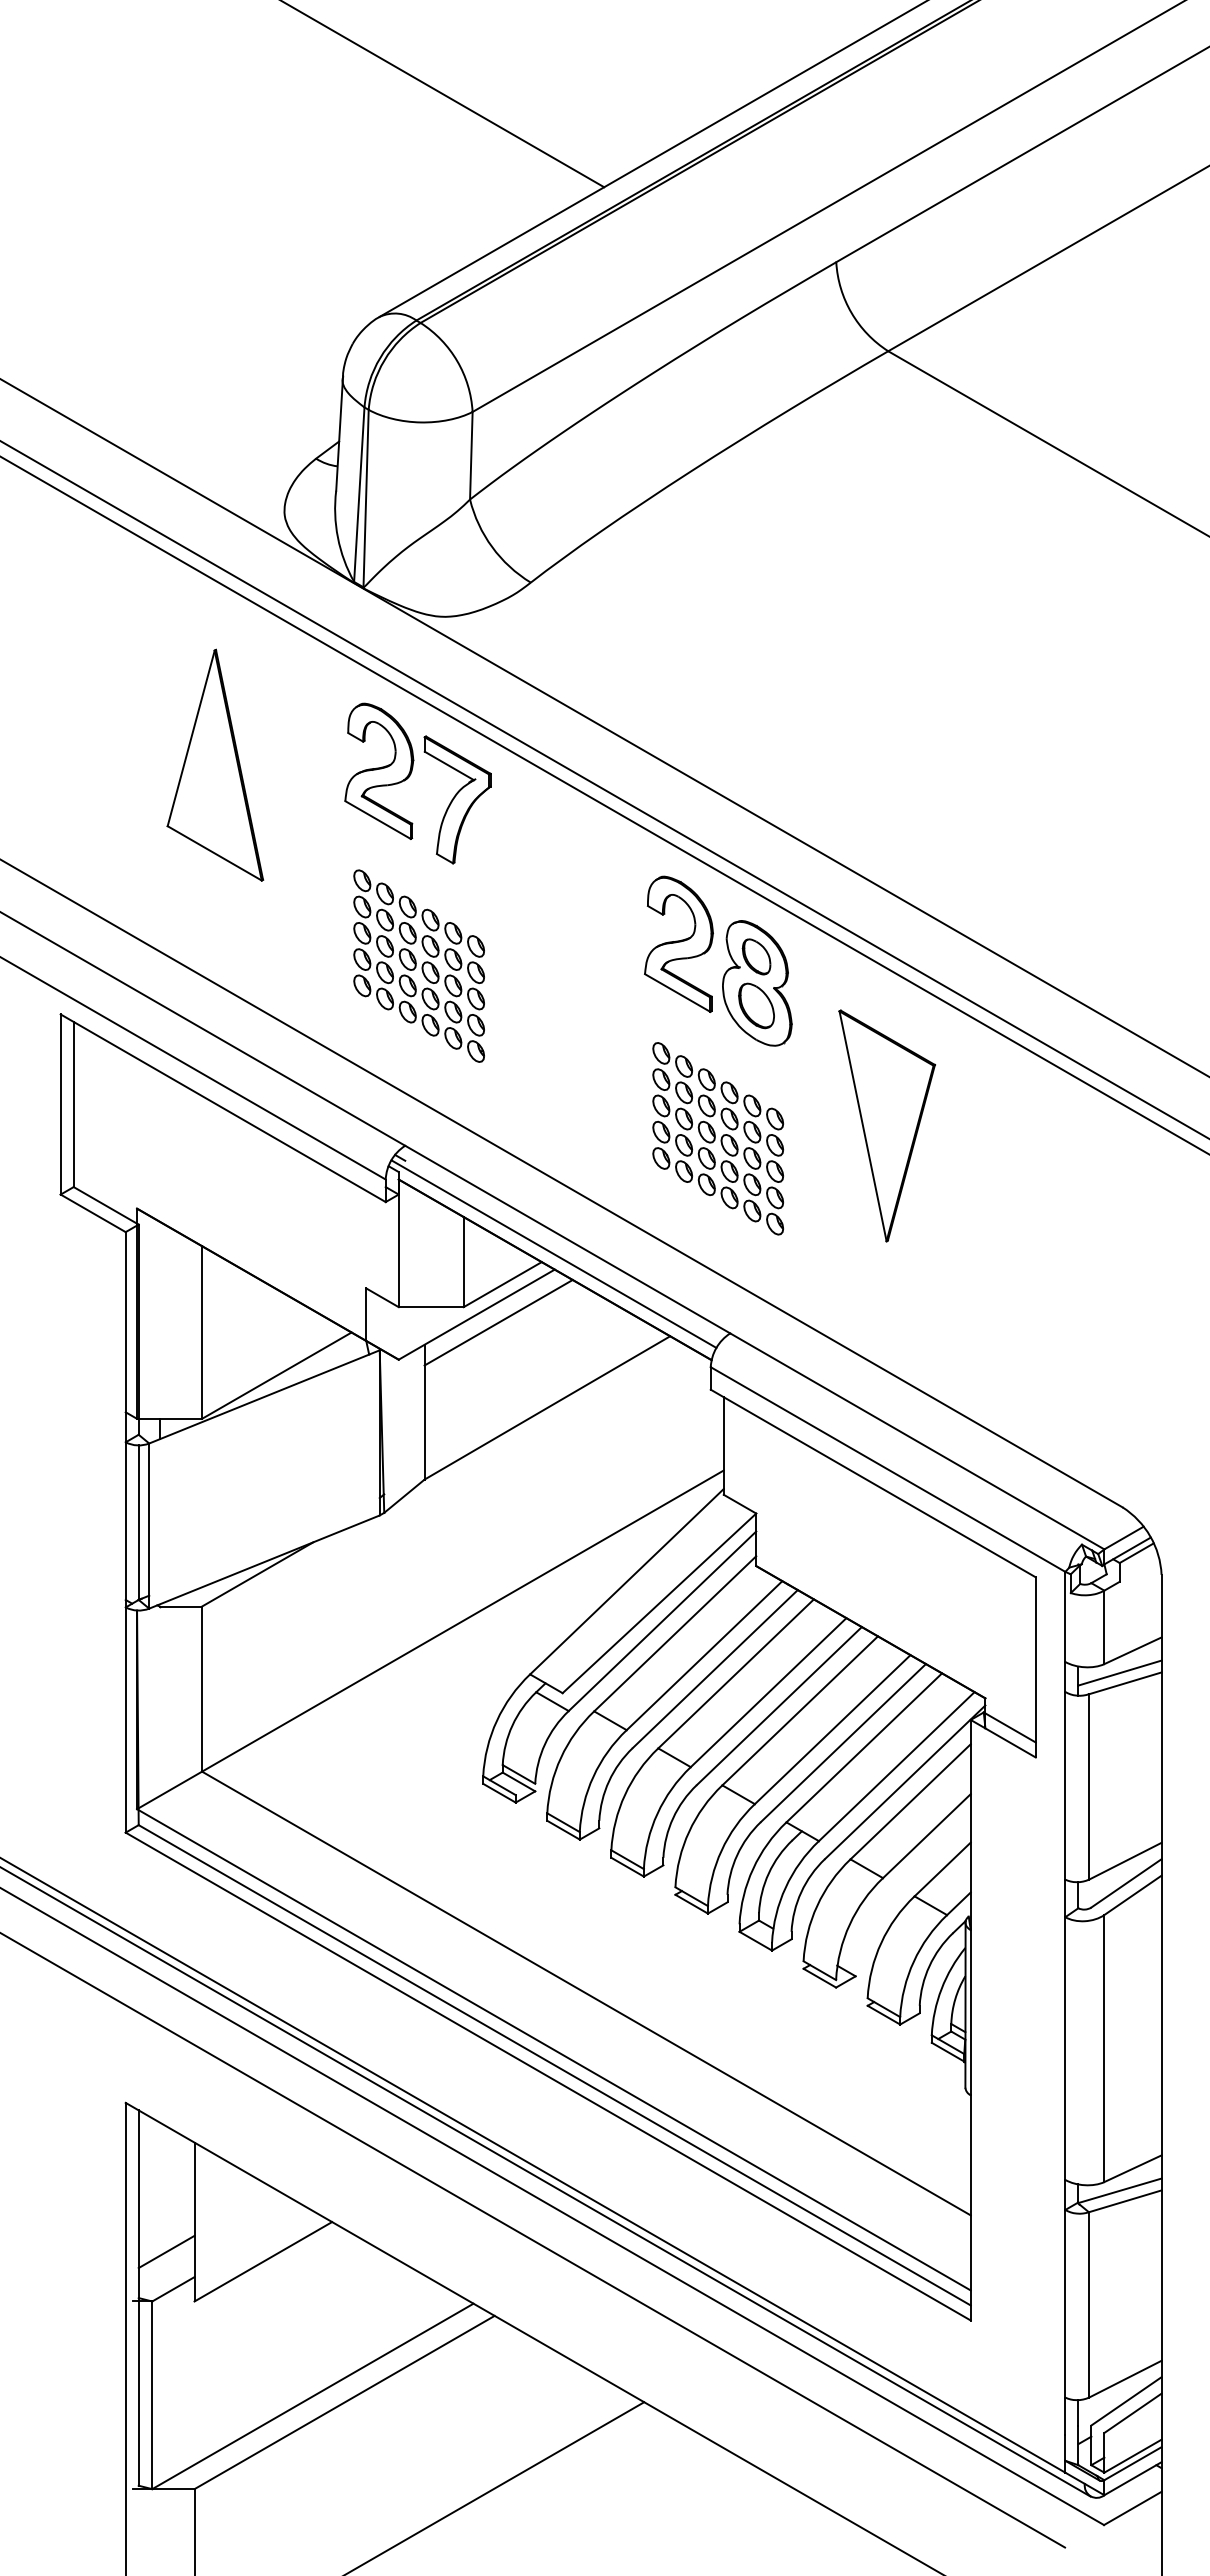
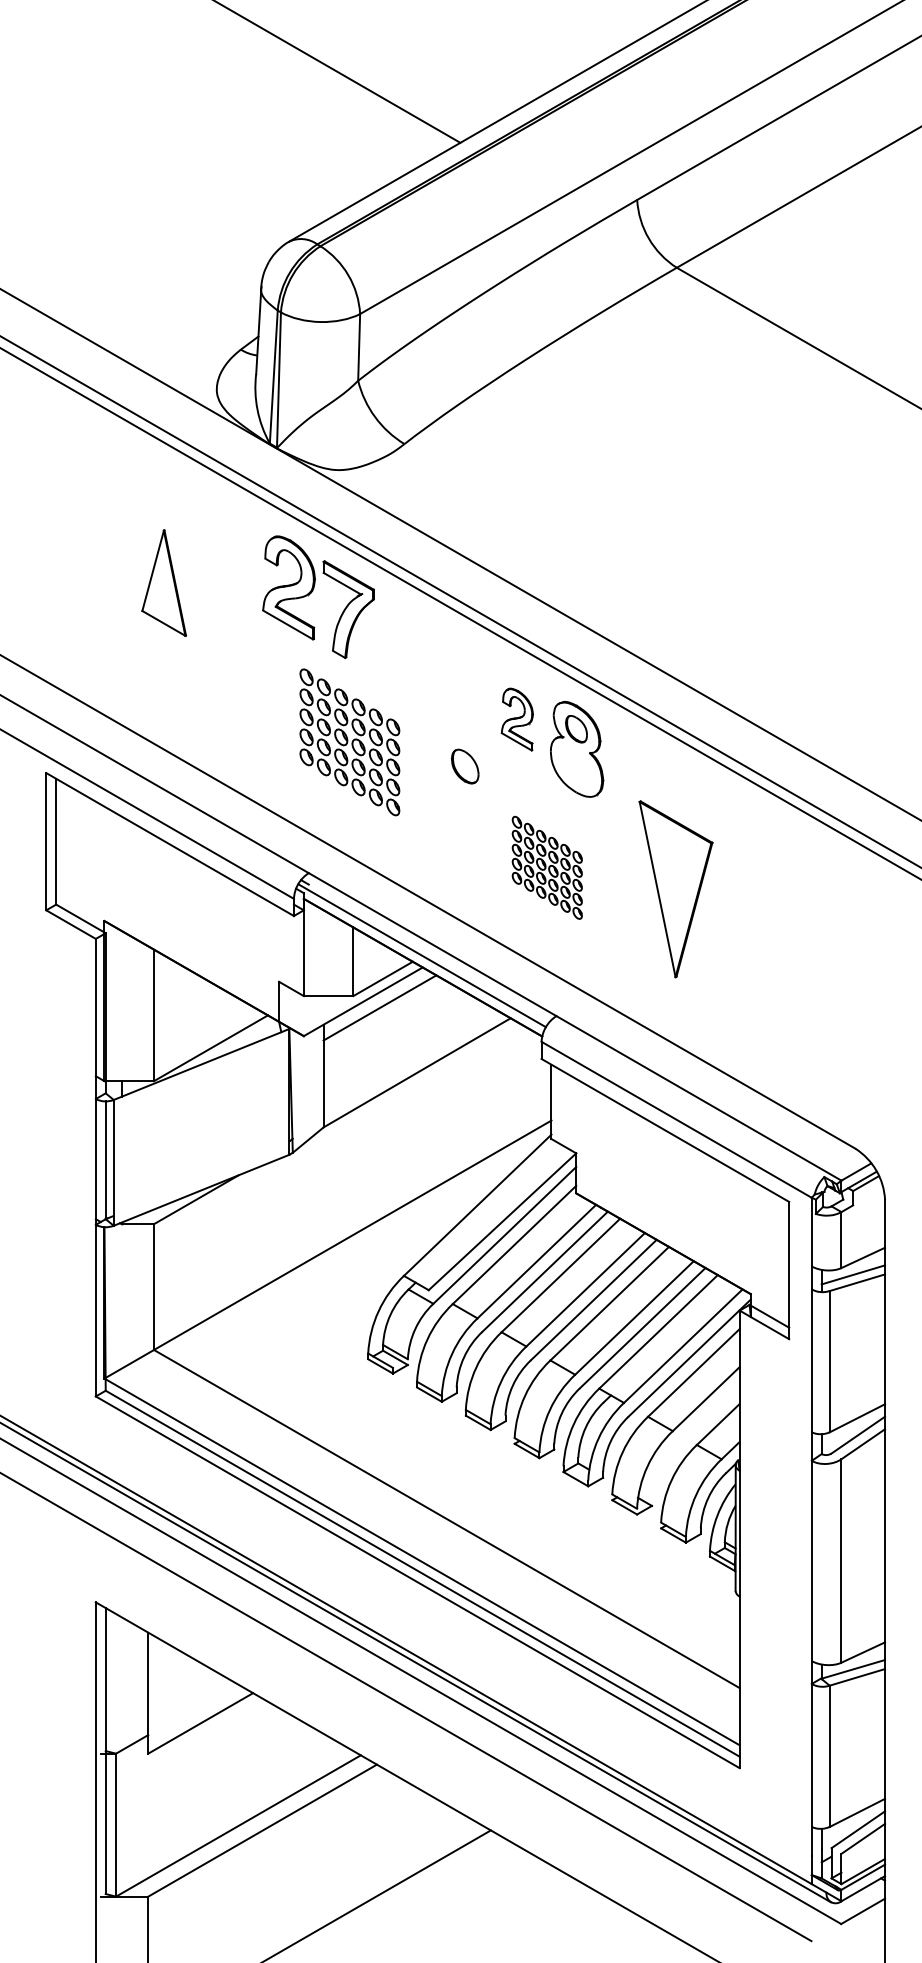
part: (215, 764) -> (164, 582), size x0.6
part: (678, 943) -> (516, 719), size x0.6
part: (418, 965) -> (349, 741), moved
part: (756, 1005) -> (465, 766), moved
part: (886, 1125) -> (675, 888), moved
part: (718, 1138) -> (547, 867), size x0.7
line: (166, 2251) -> (126, 1715), removed

